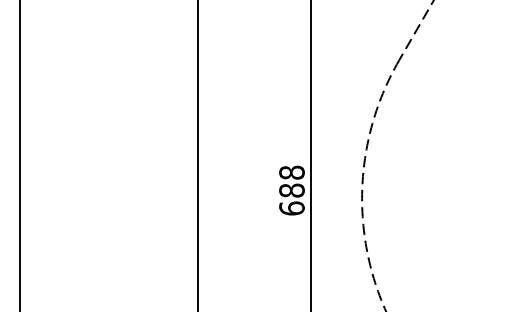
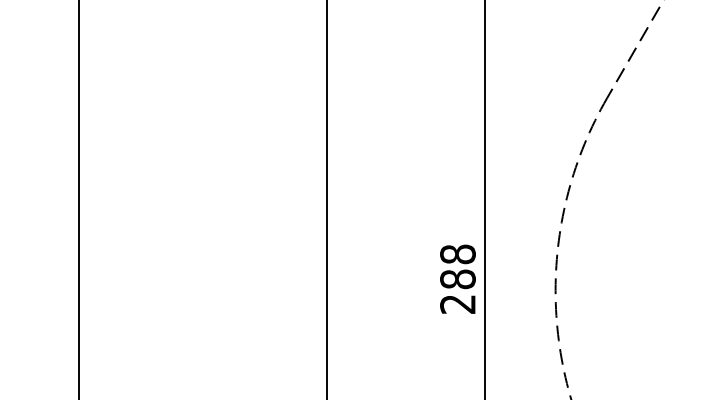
text: (291, 208) -> (457, 304), 688 -> 288

